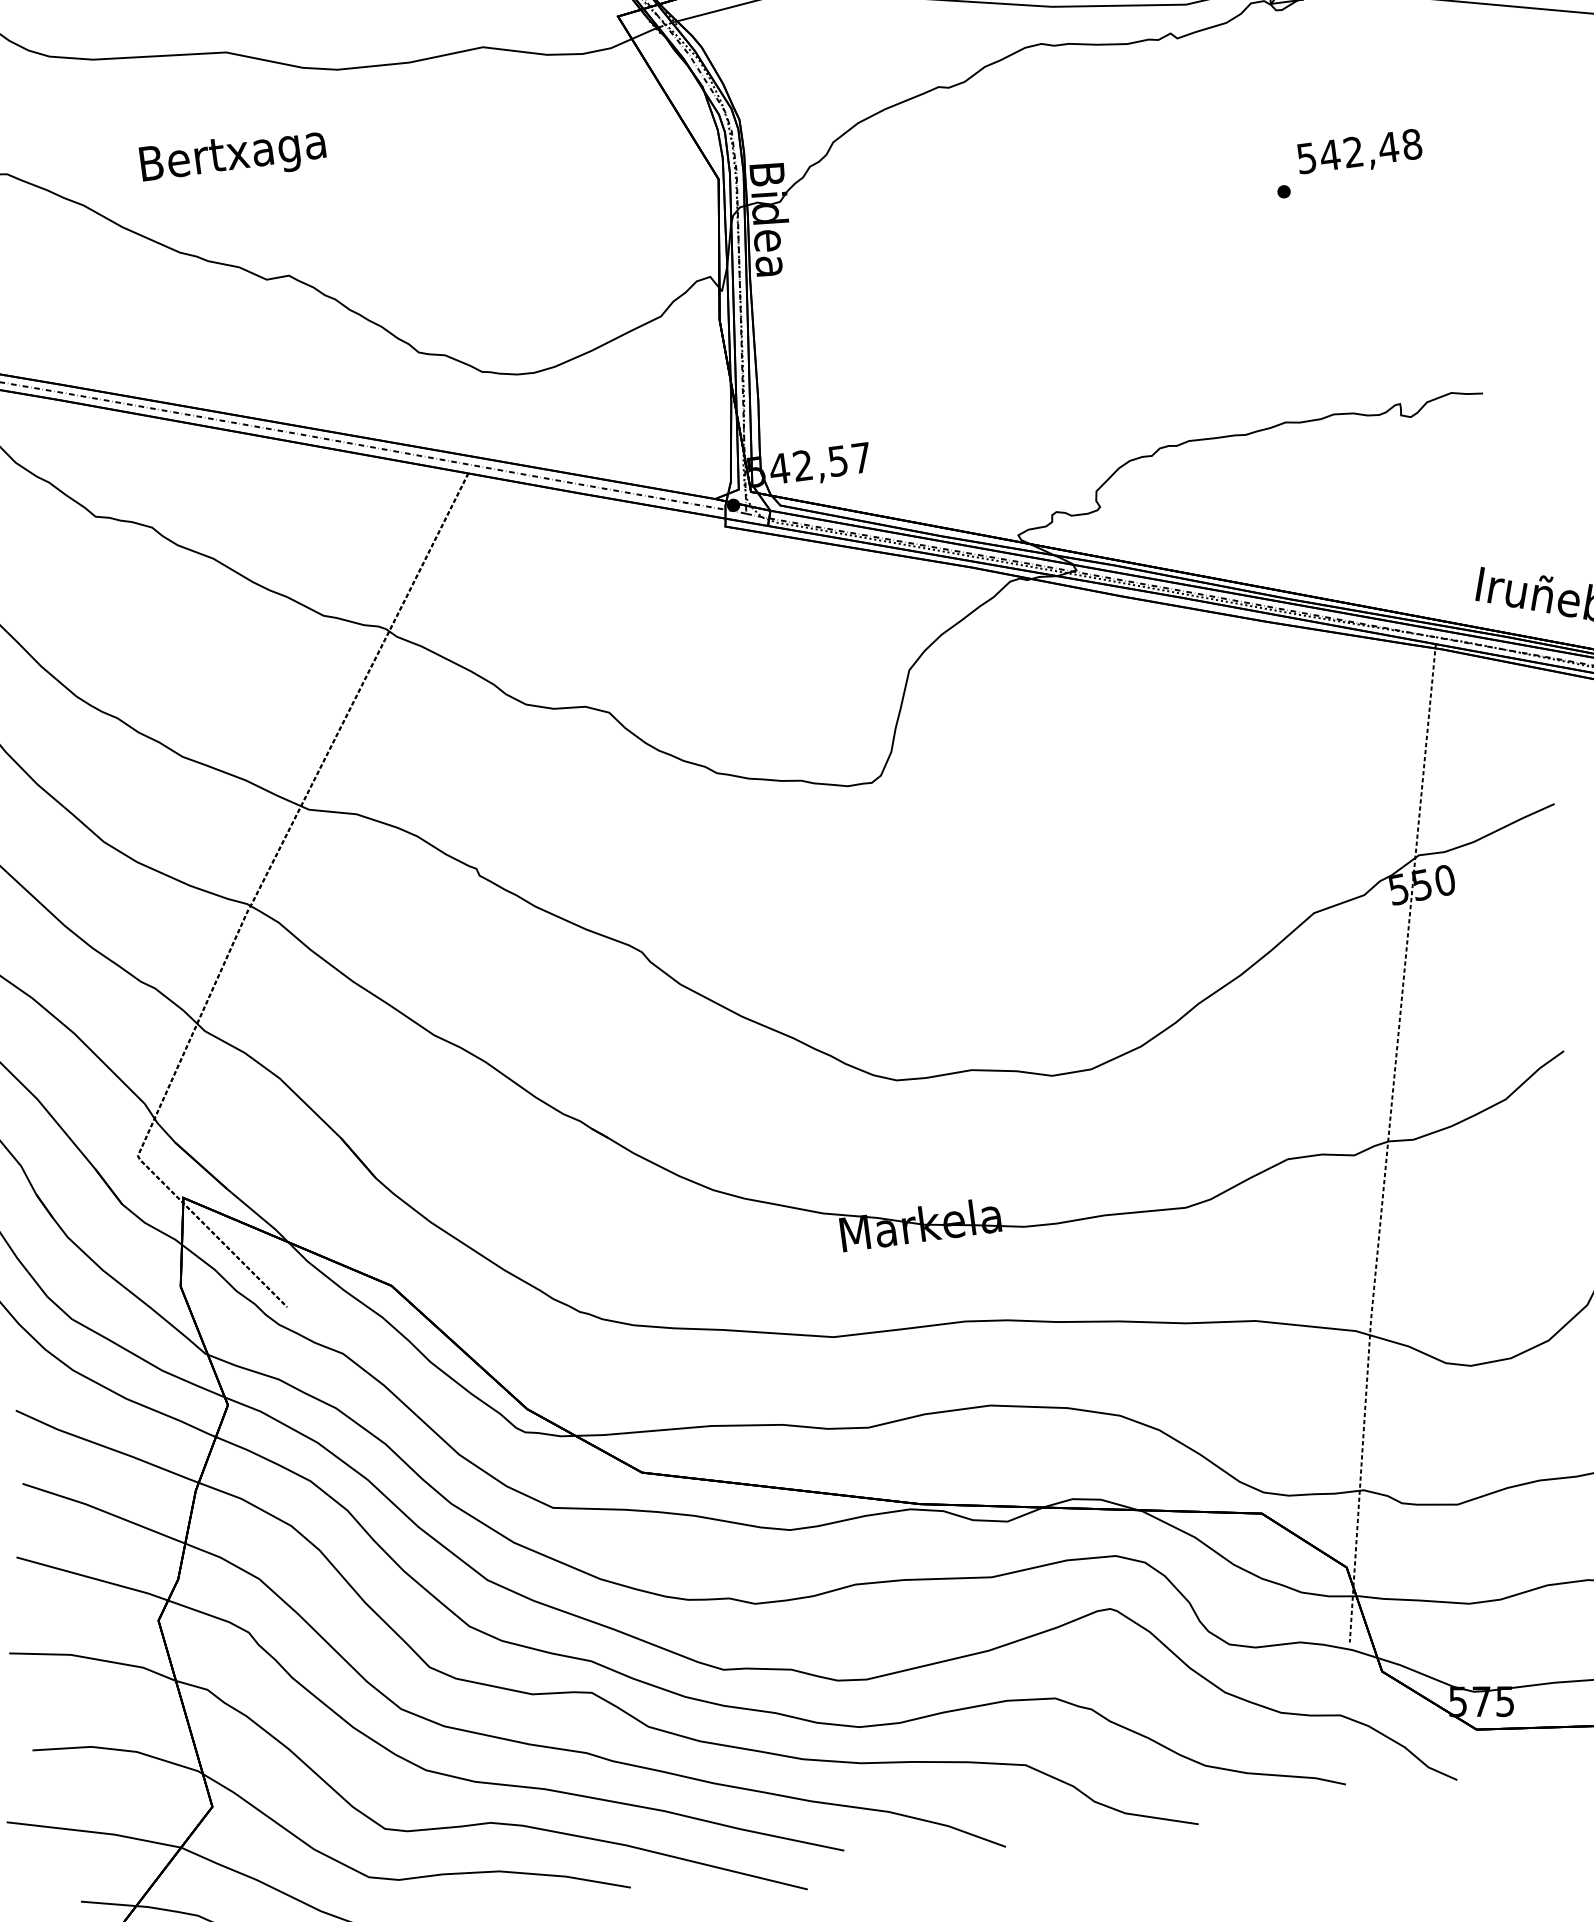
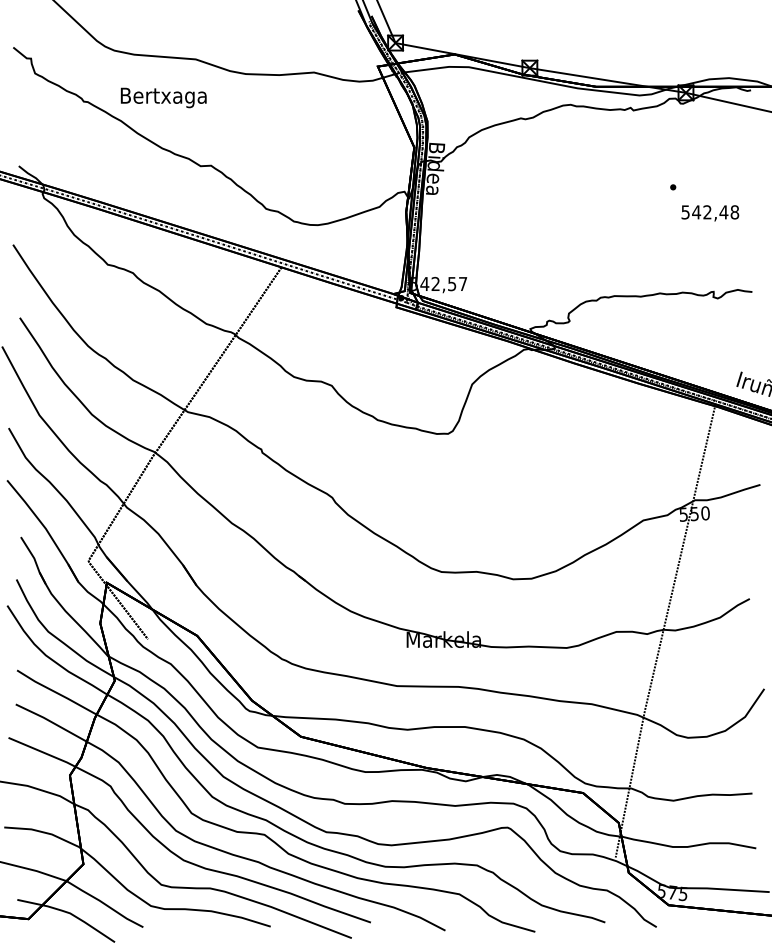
text: (1360, 153) -> (710, 213), moved
text: (232, 156) -> (163, 97), moved

